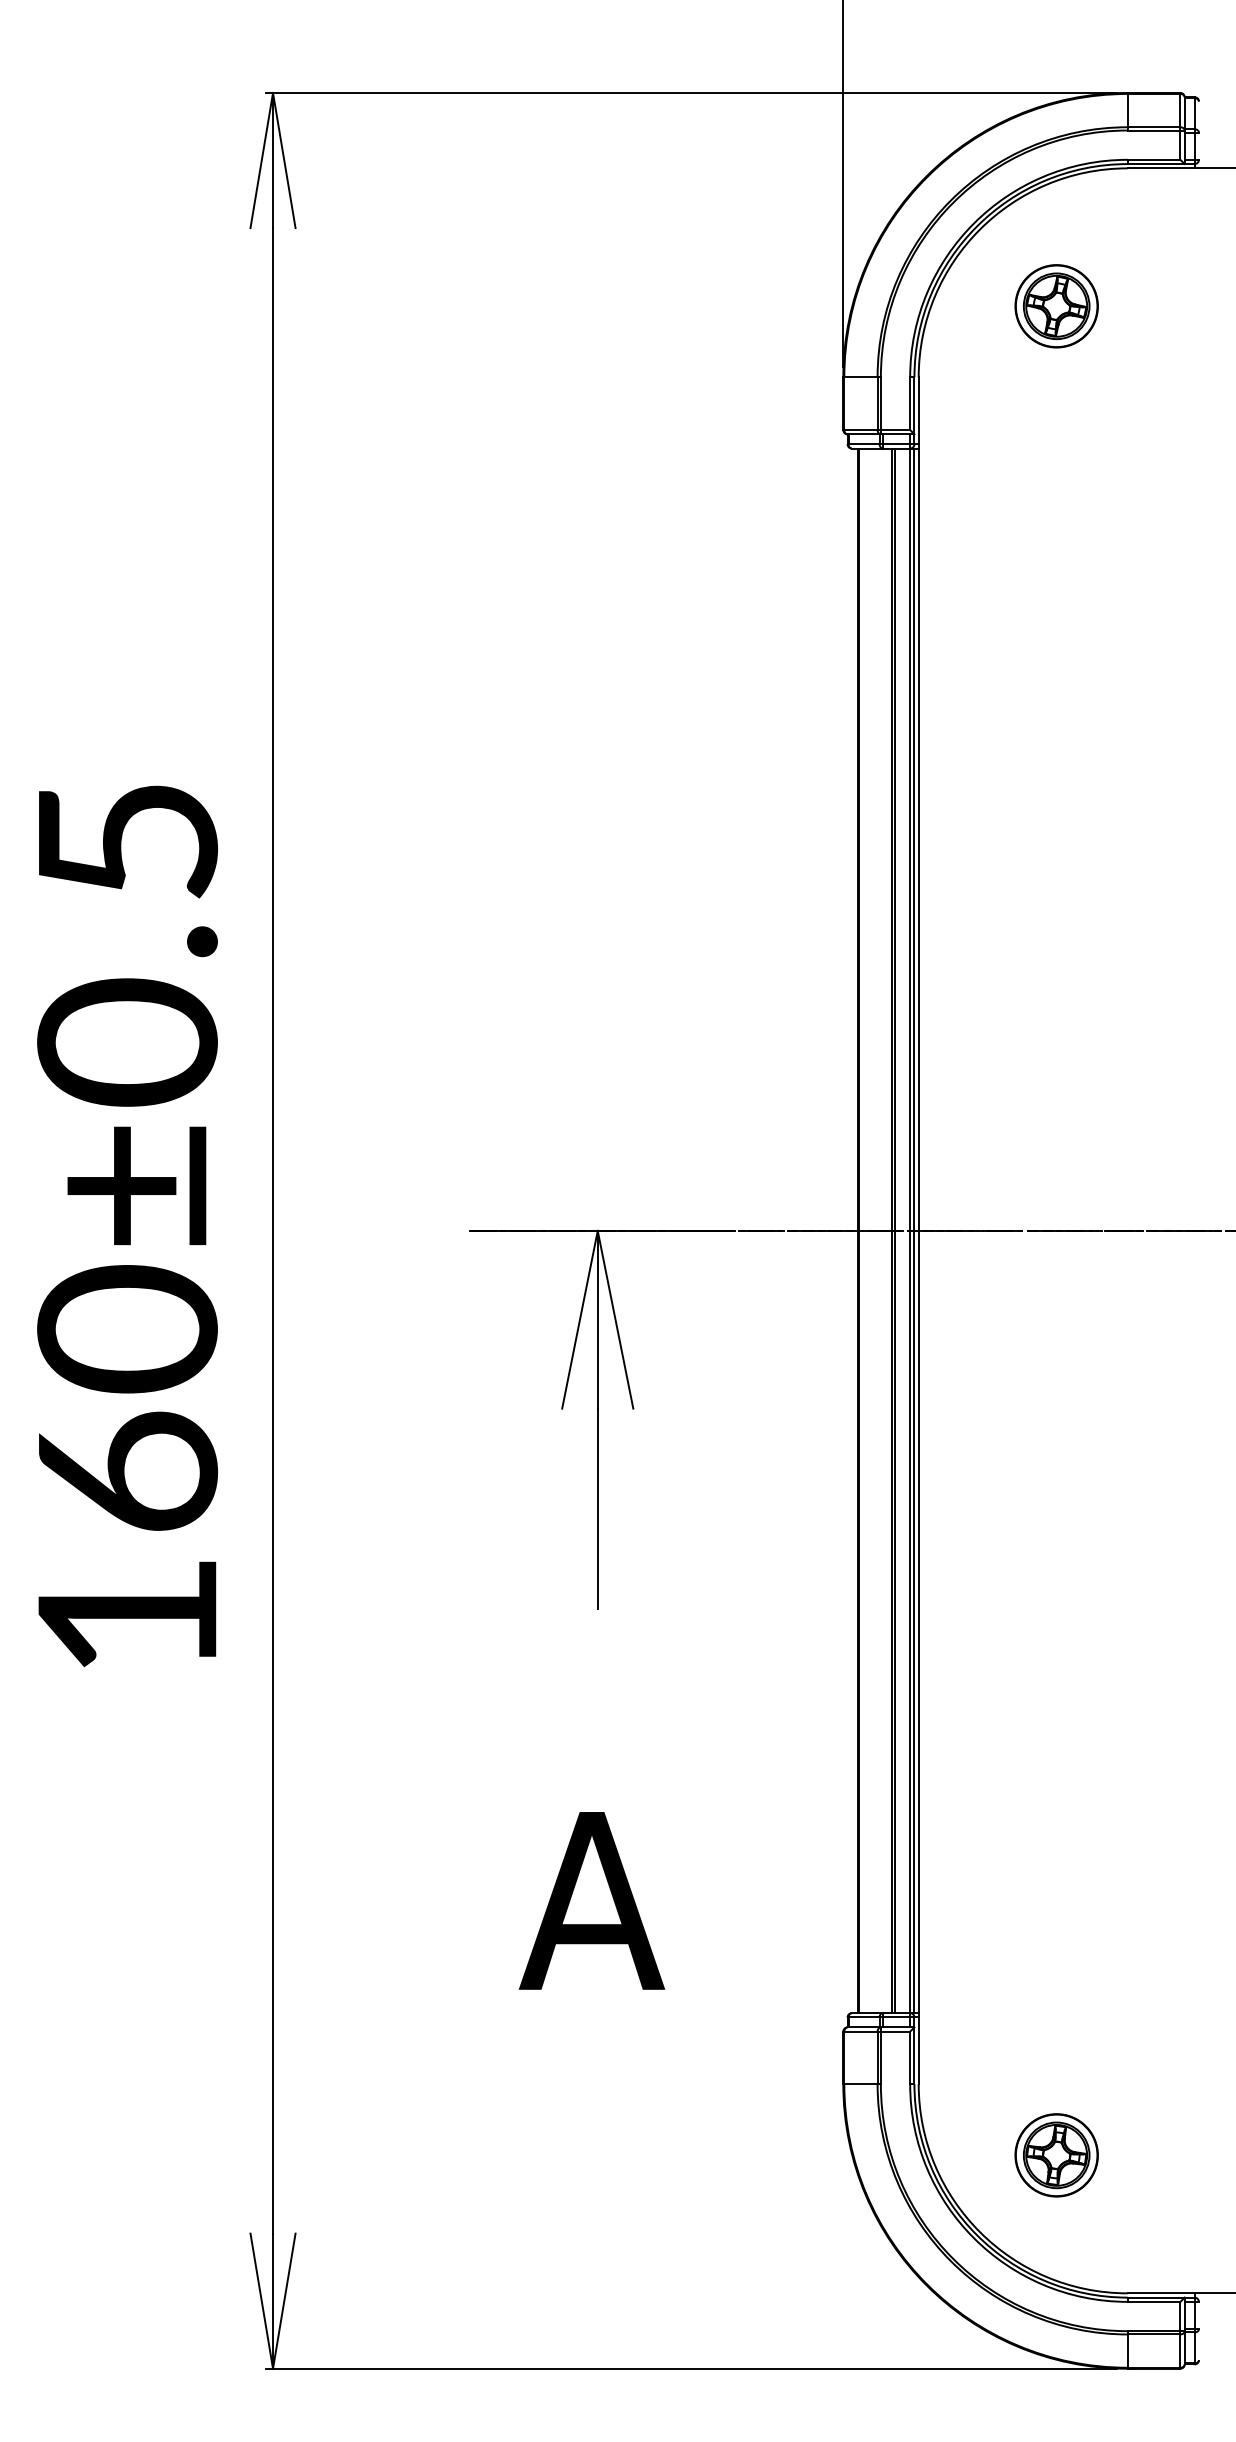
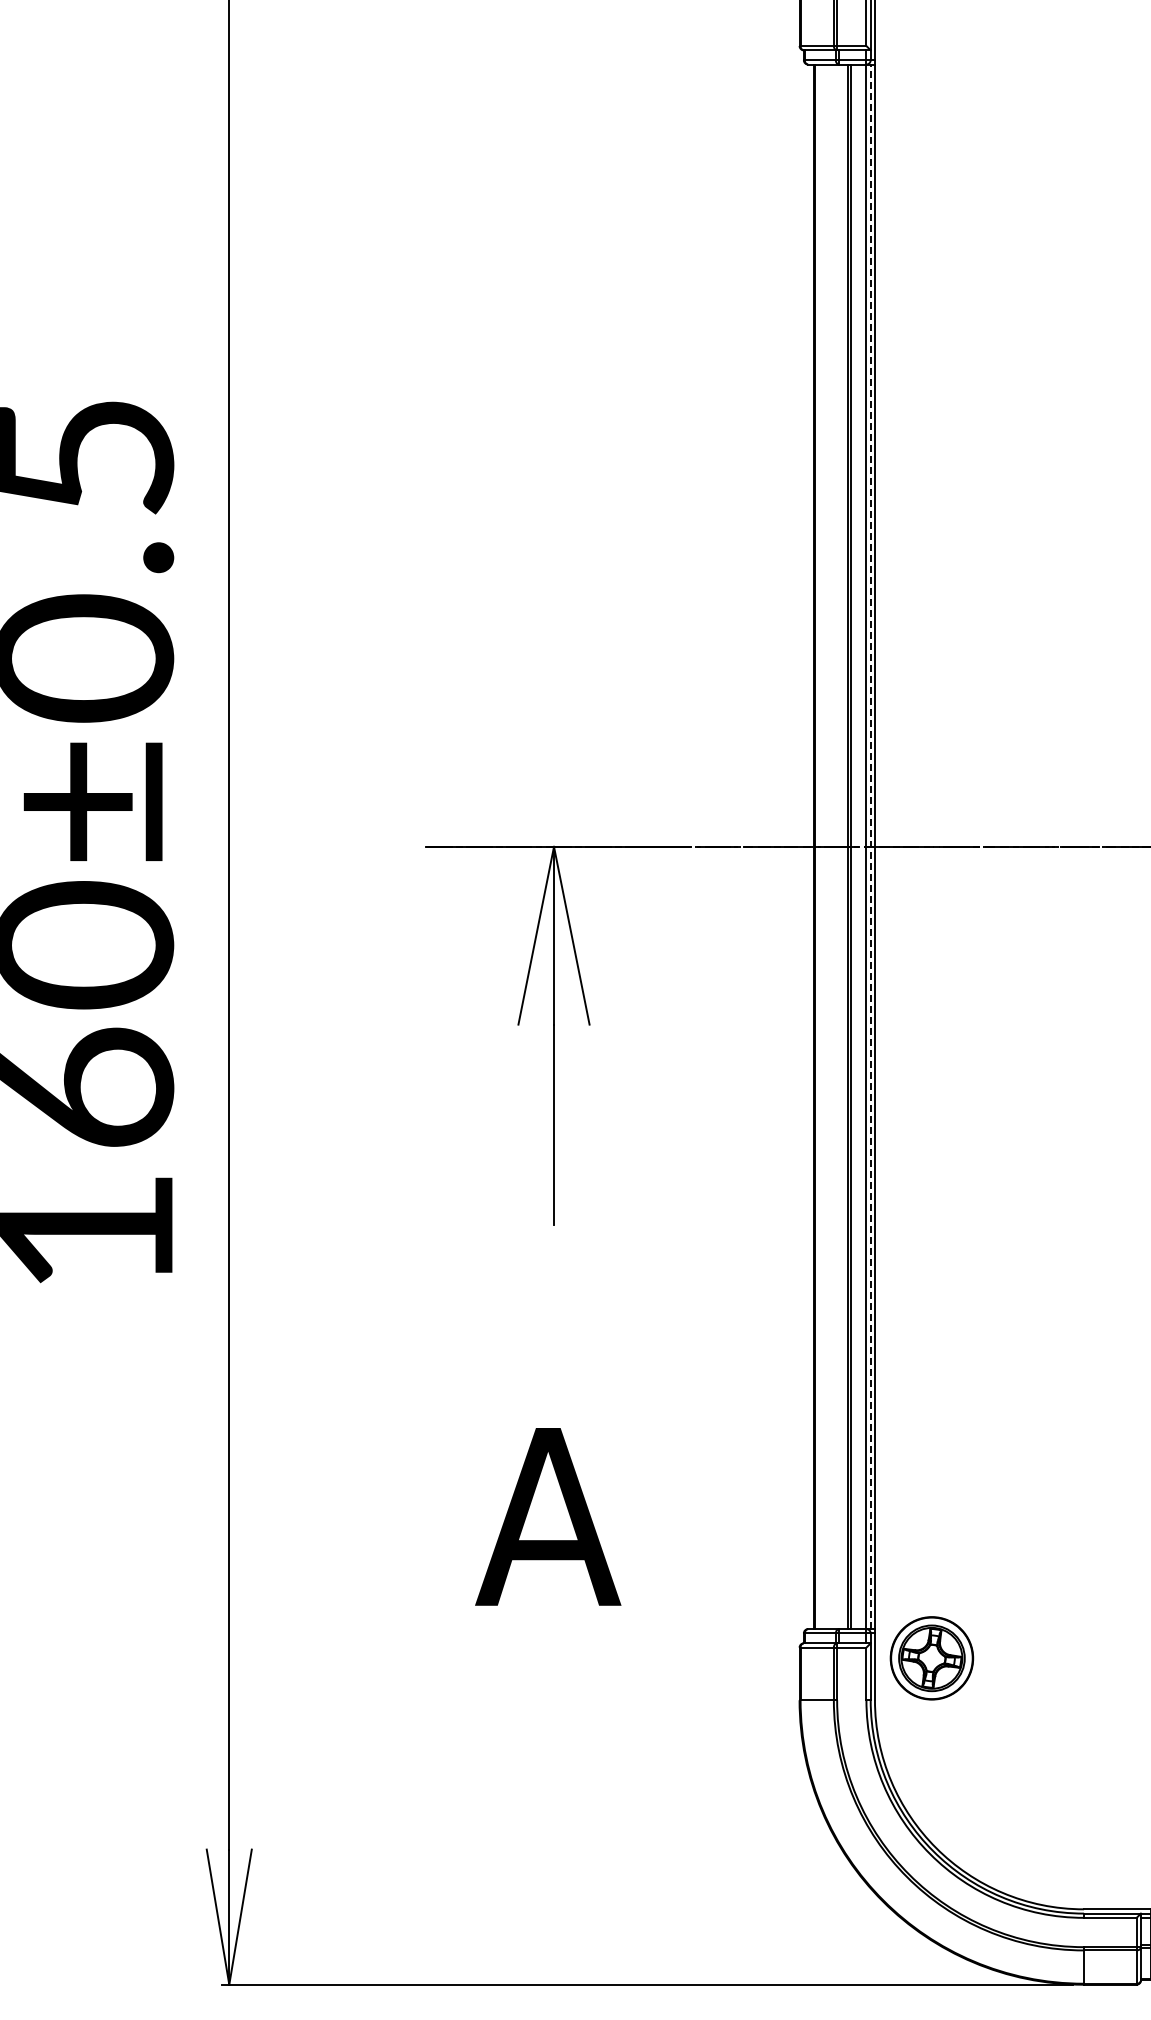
line: (914, 1230) -> (870, 846), solid -> dashed
part: (1056, 2155) -> (931, 1658), moved

